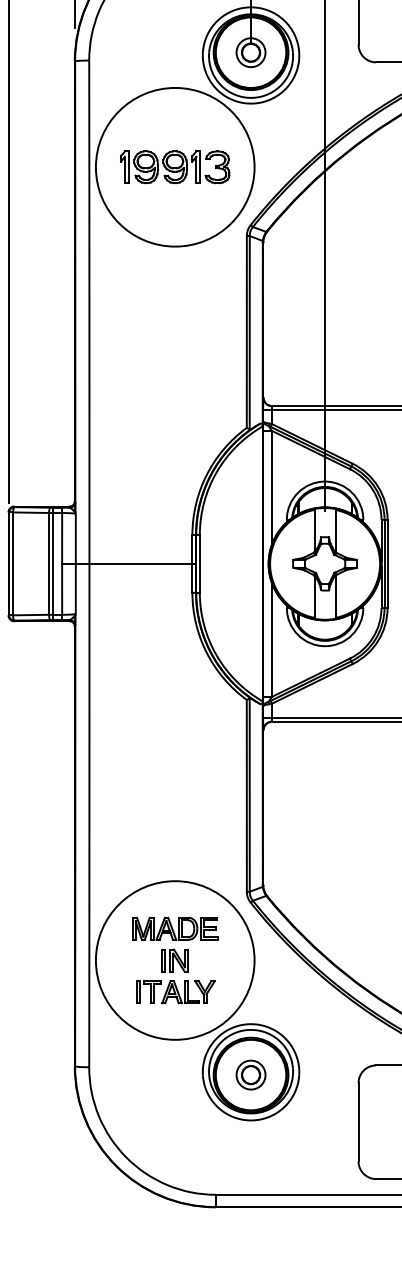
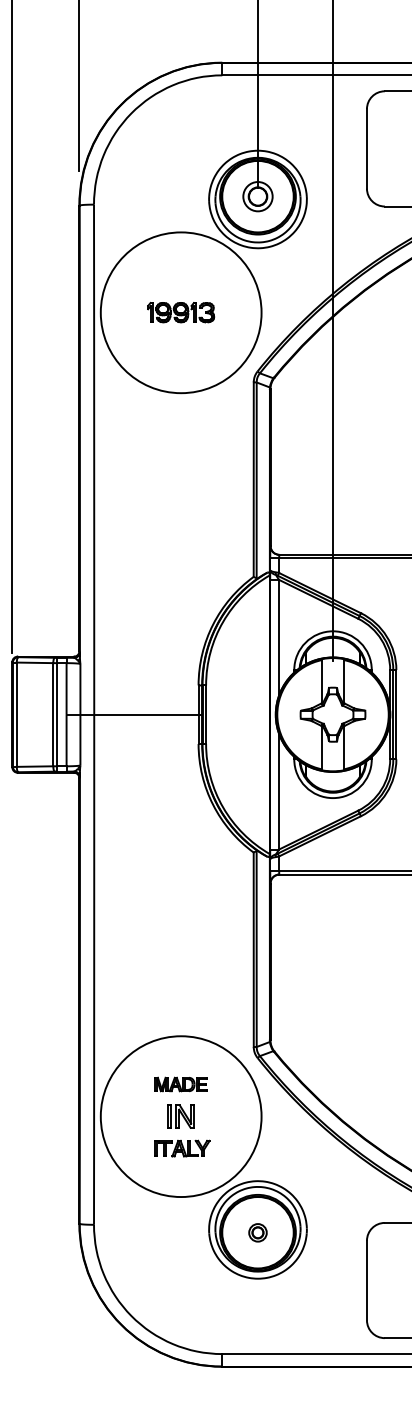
part: (174, 166) -> (180, 312), size x0.6
part: (174, 928) -> (180, 1084), size x0.6
part: (176, 991) -> (182, 1148), size x0.7
part: (250, 1074) -> (257, 1232), size x0.6

